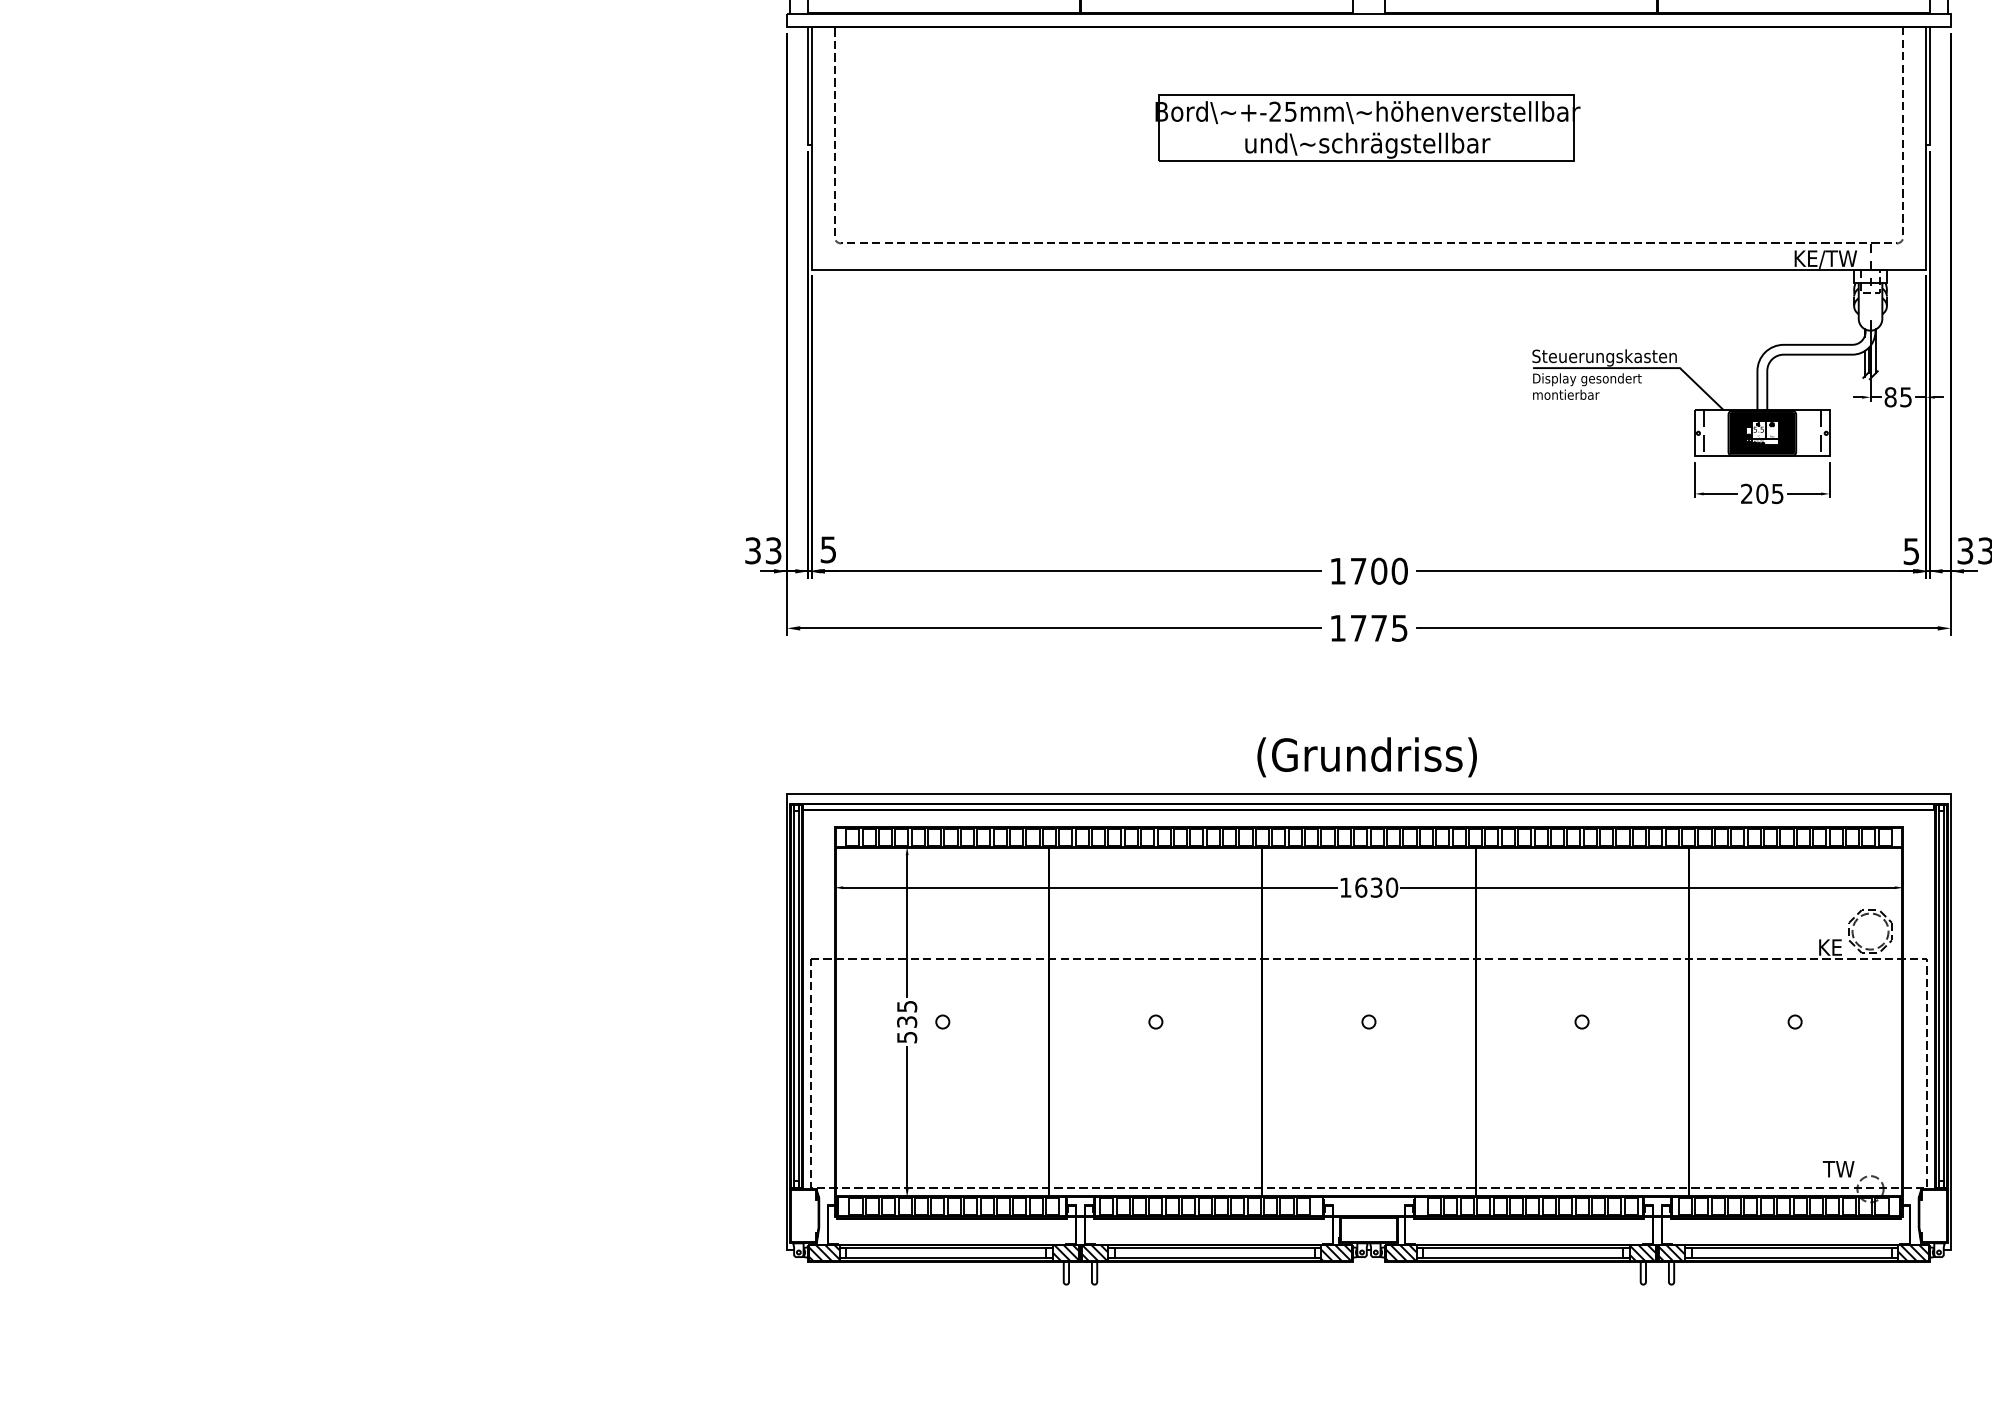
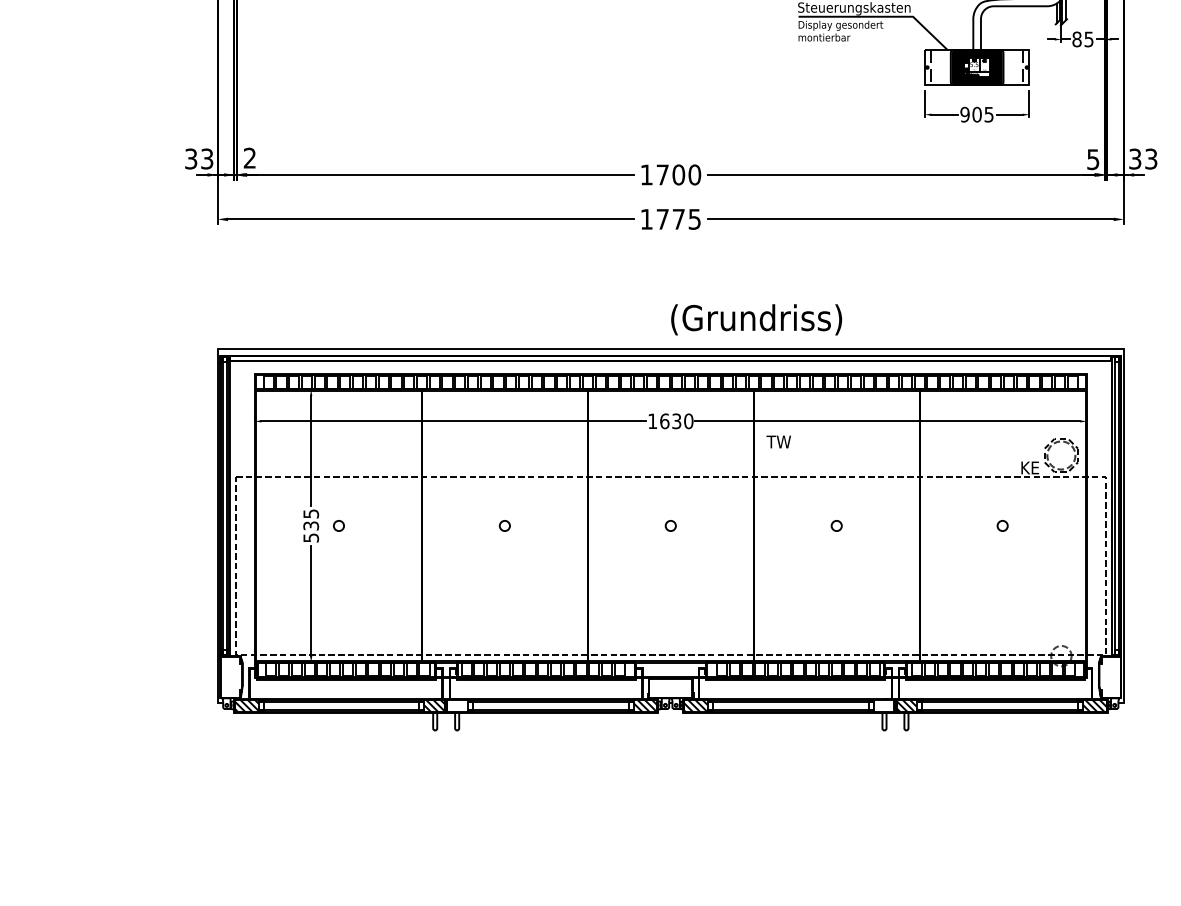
text: (1746, 494) -> (964, 115), 205 -> 905
text: (827, 549) -> (249, 157), 5 -> 2
text: (1366, 757) -> (756, 319), moved
text: (1838, 1169) -> (778, 442), moved
hatch: (1095, 1253) -> (457, 706), removed
hatch: (1642, 1253) -> (883, 706), removed

